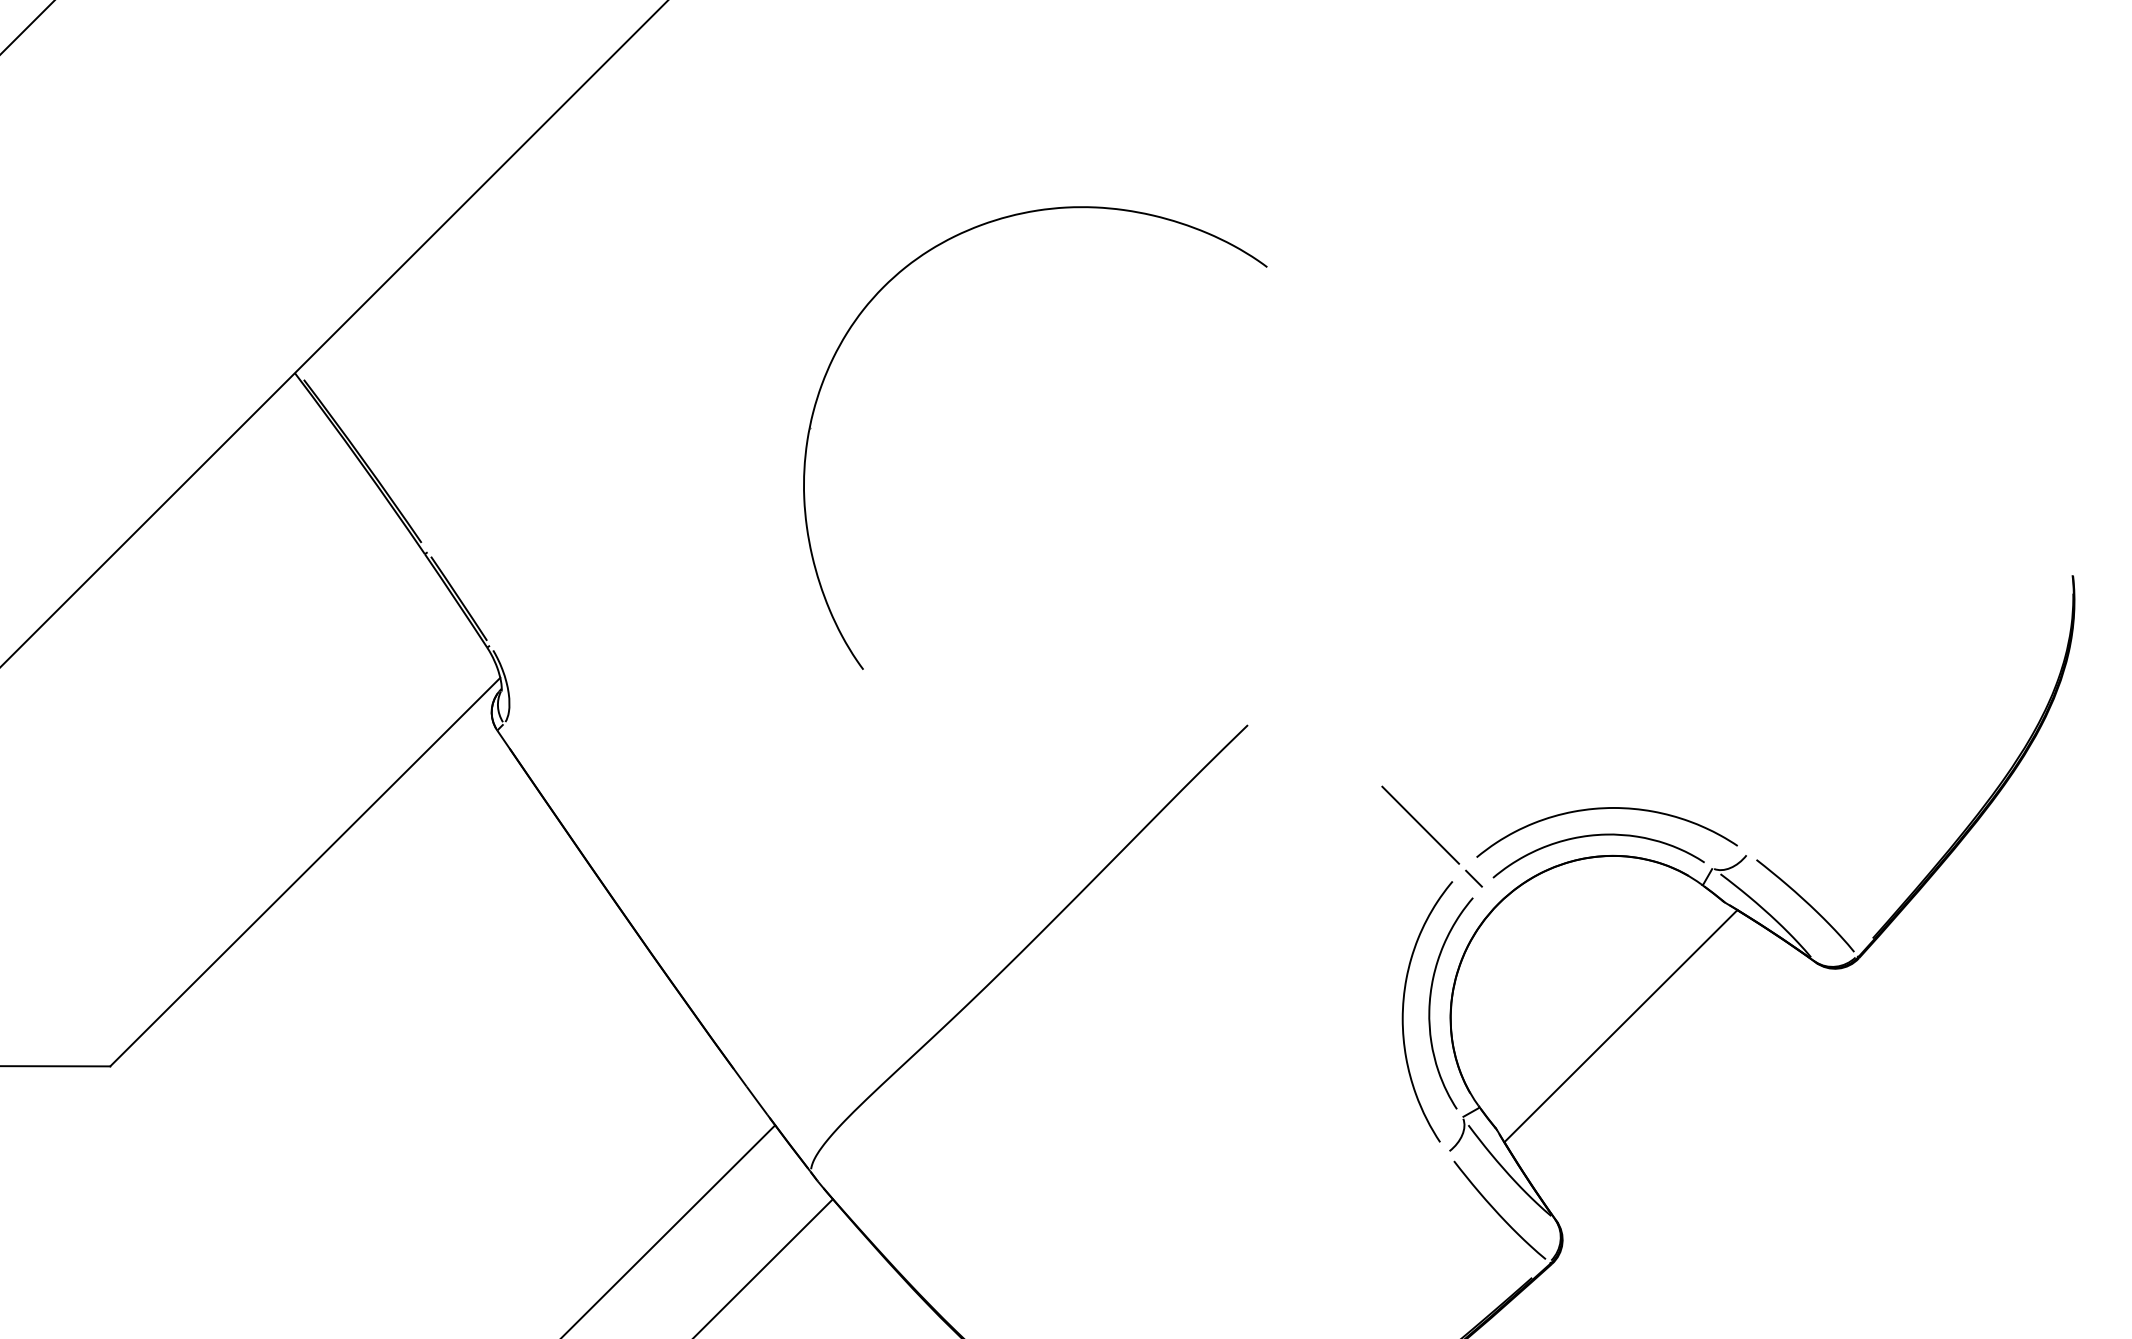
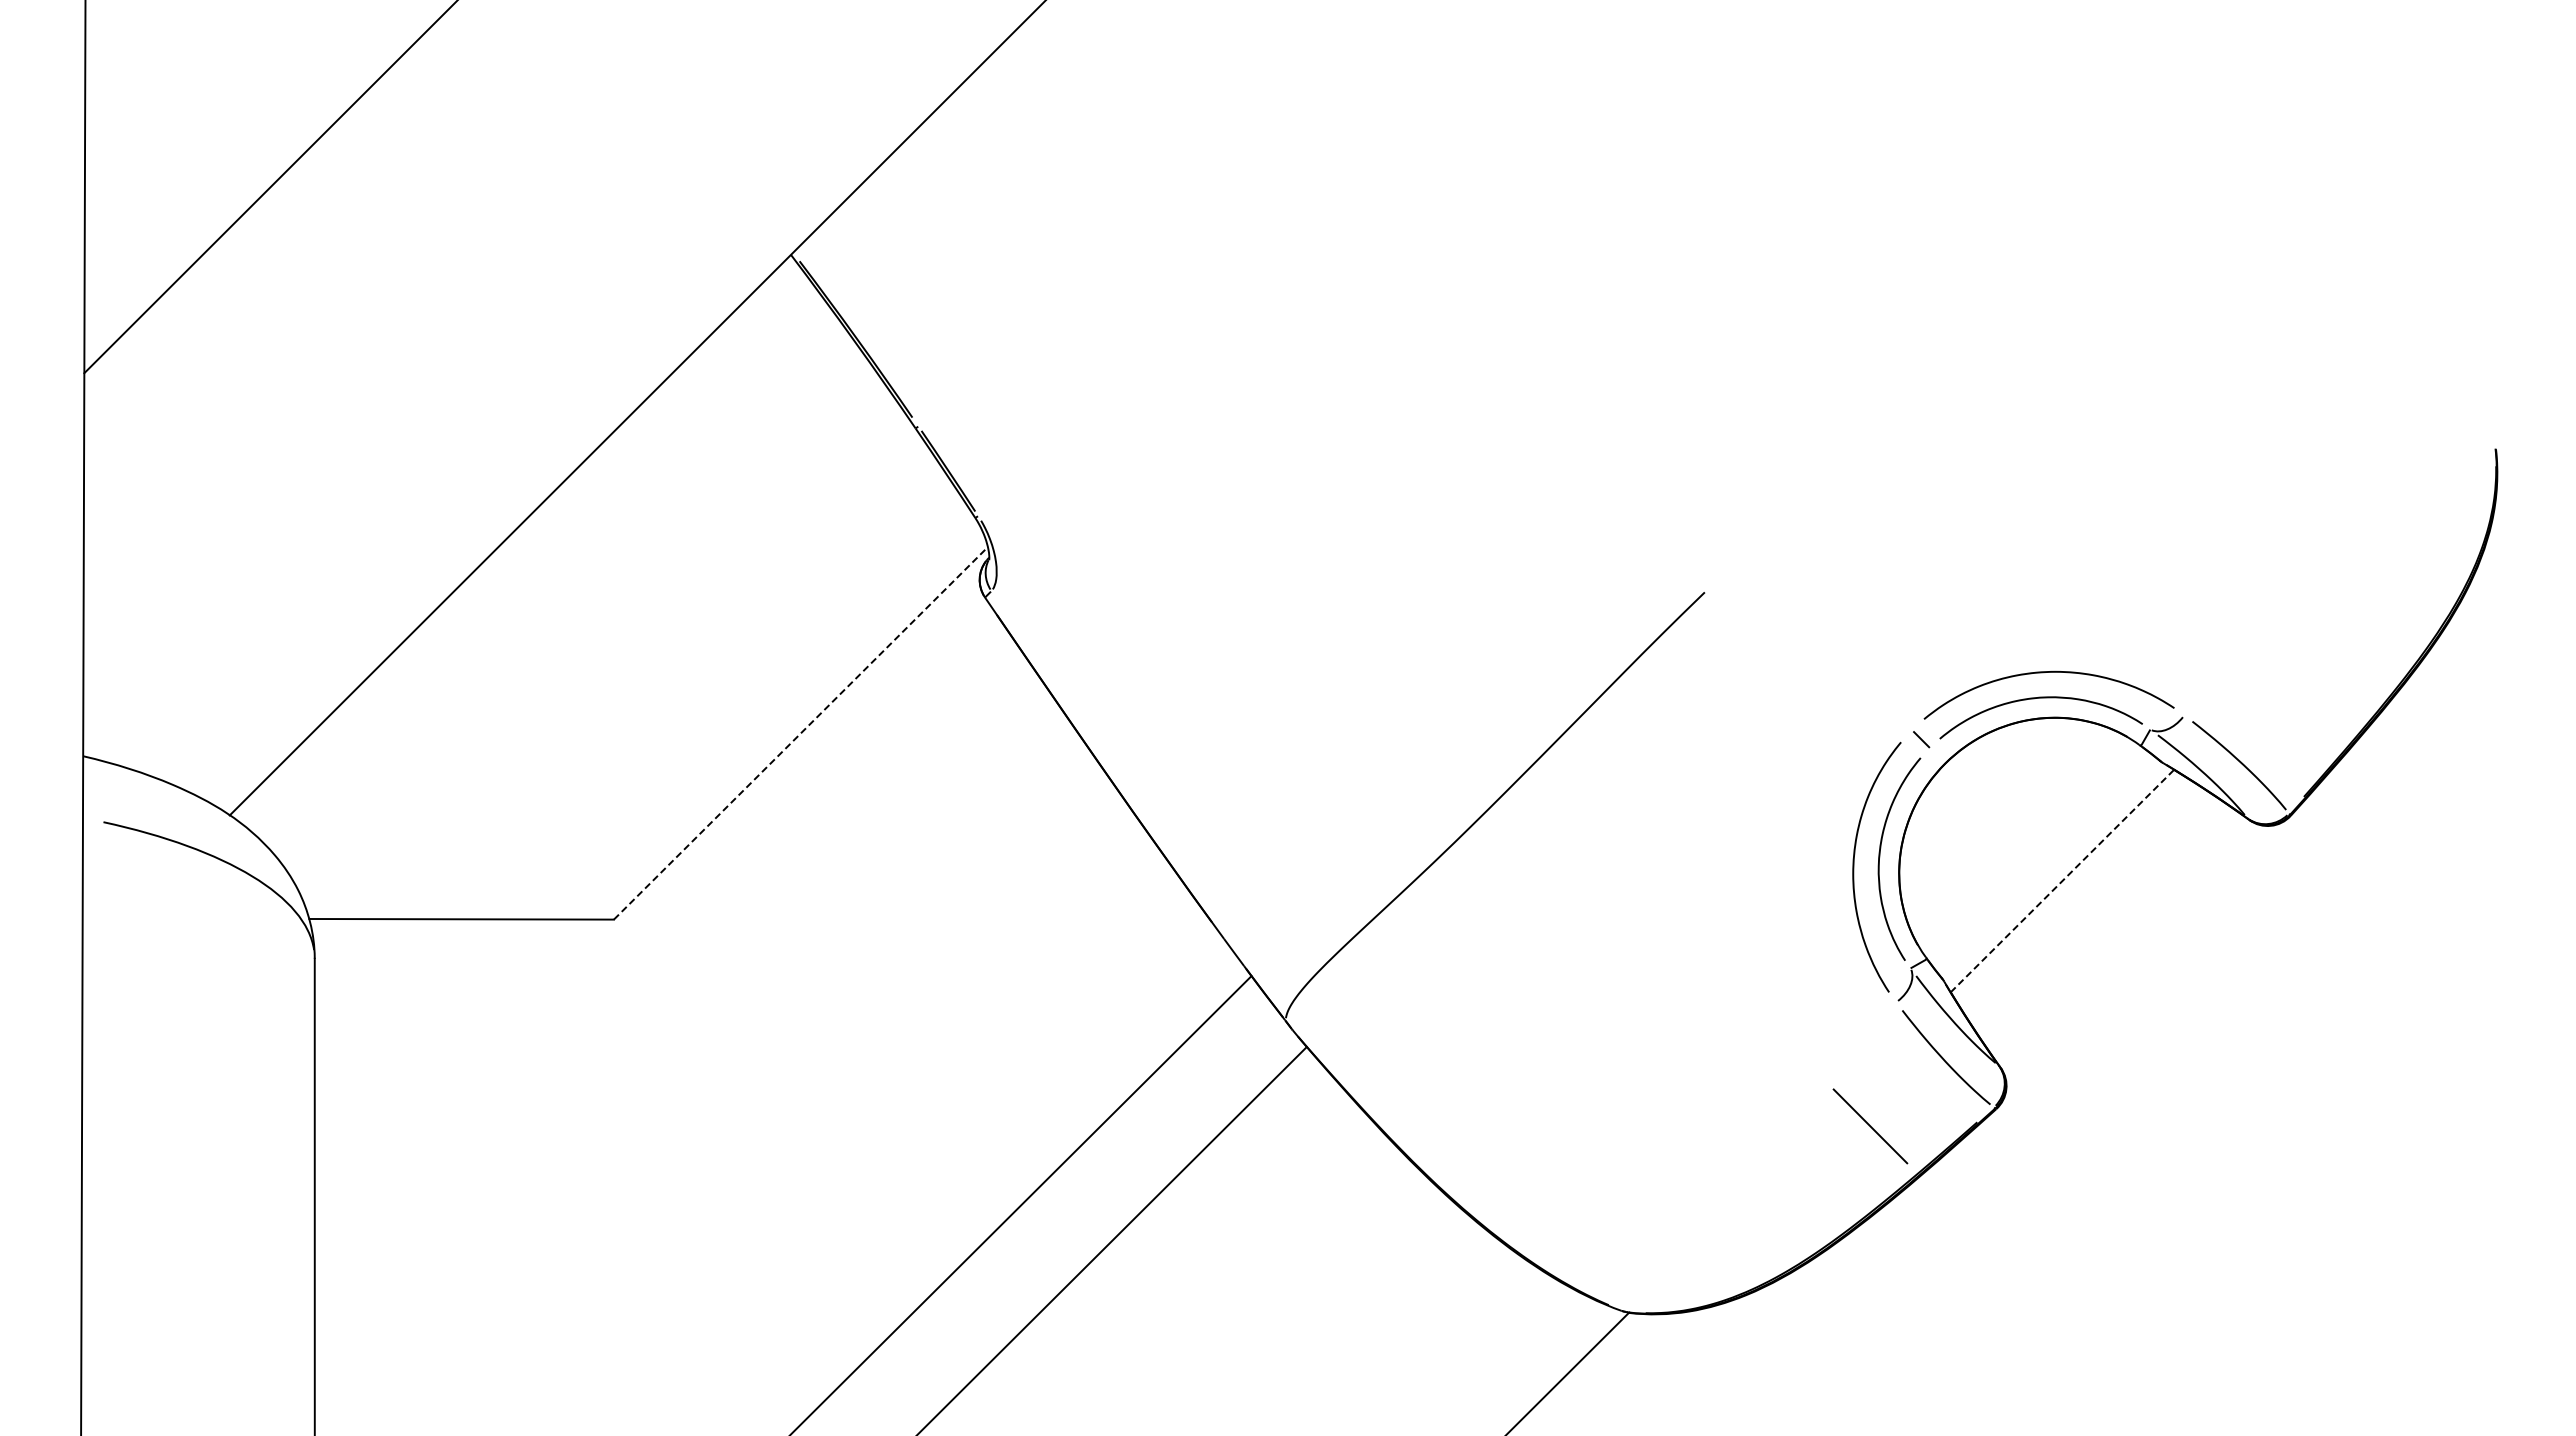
part: (891, 280) -> (1363, 166), removed
line: (1420, 825) -> (1870, 1126), moved
line: (304, 872) -> (800, 733), solid -> dashed
line: (1620, 1026) -> (2062, 881), solid -> dashed

